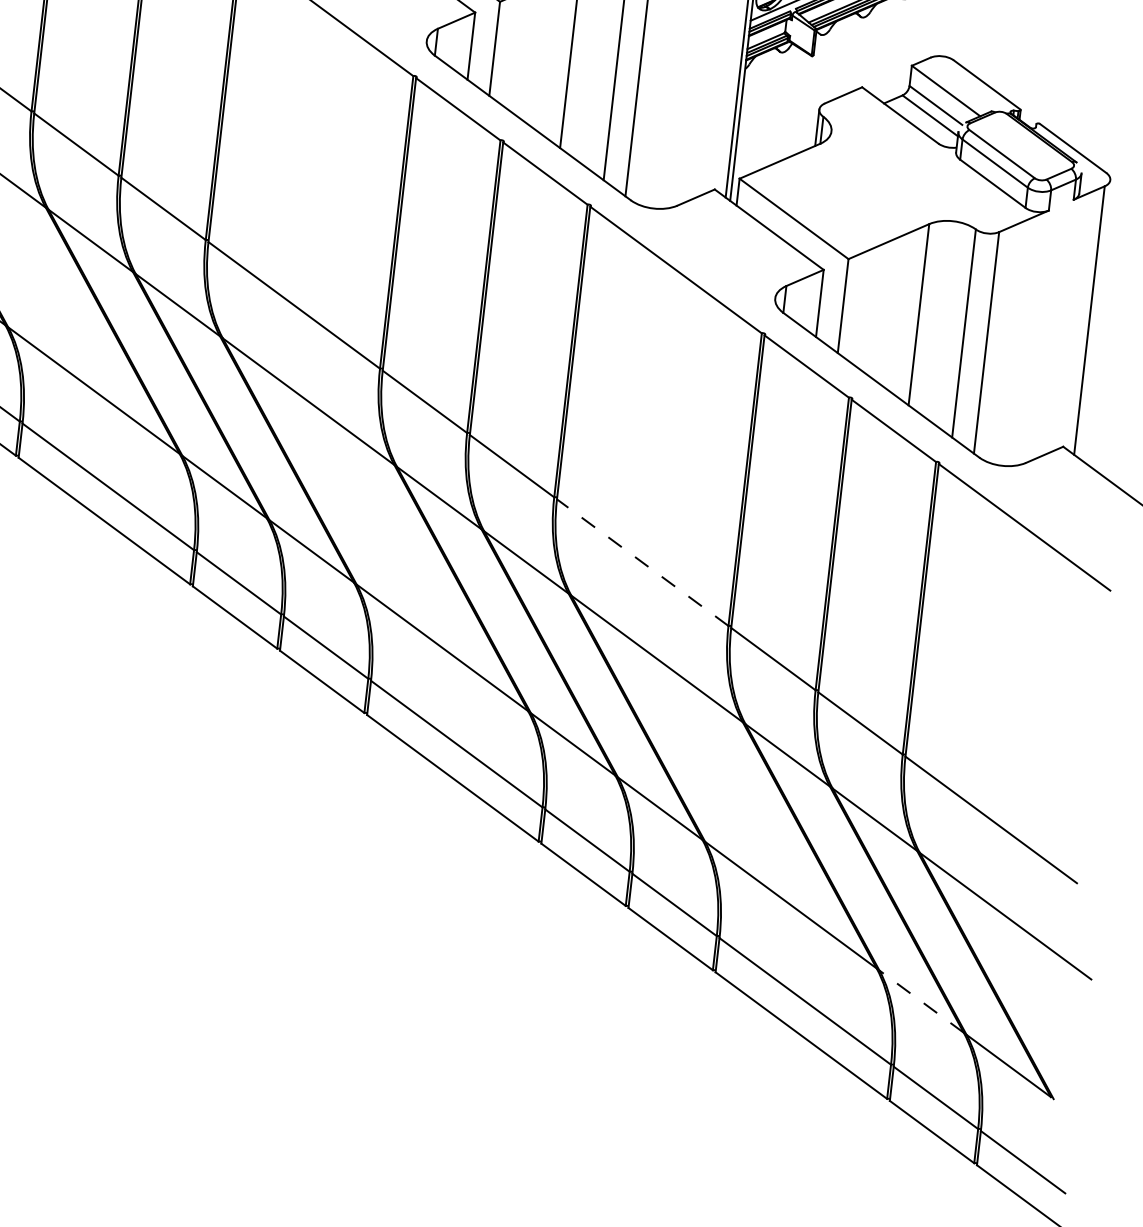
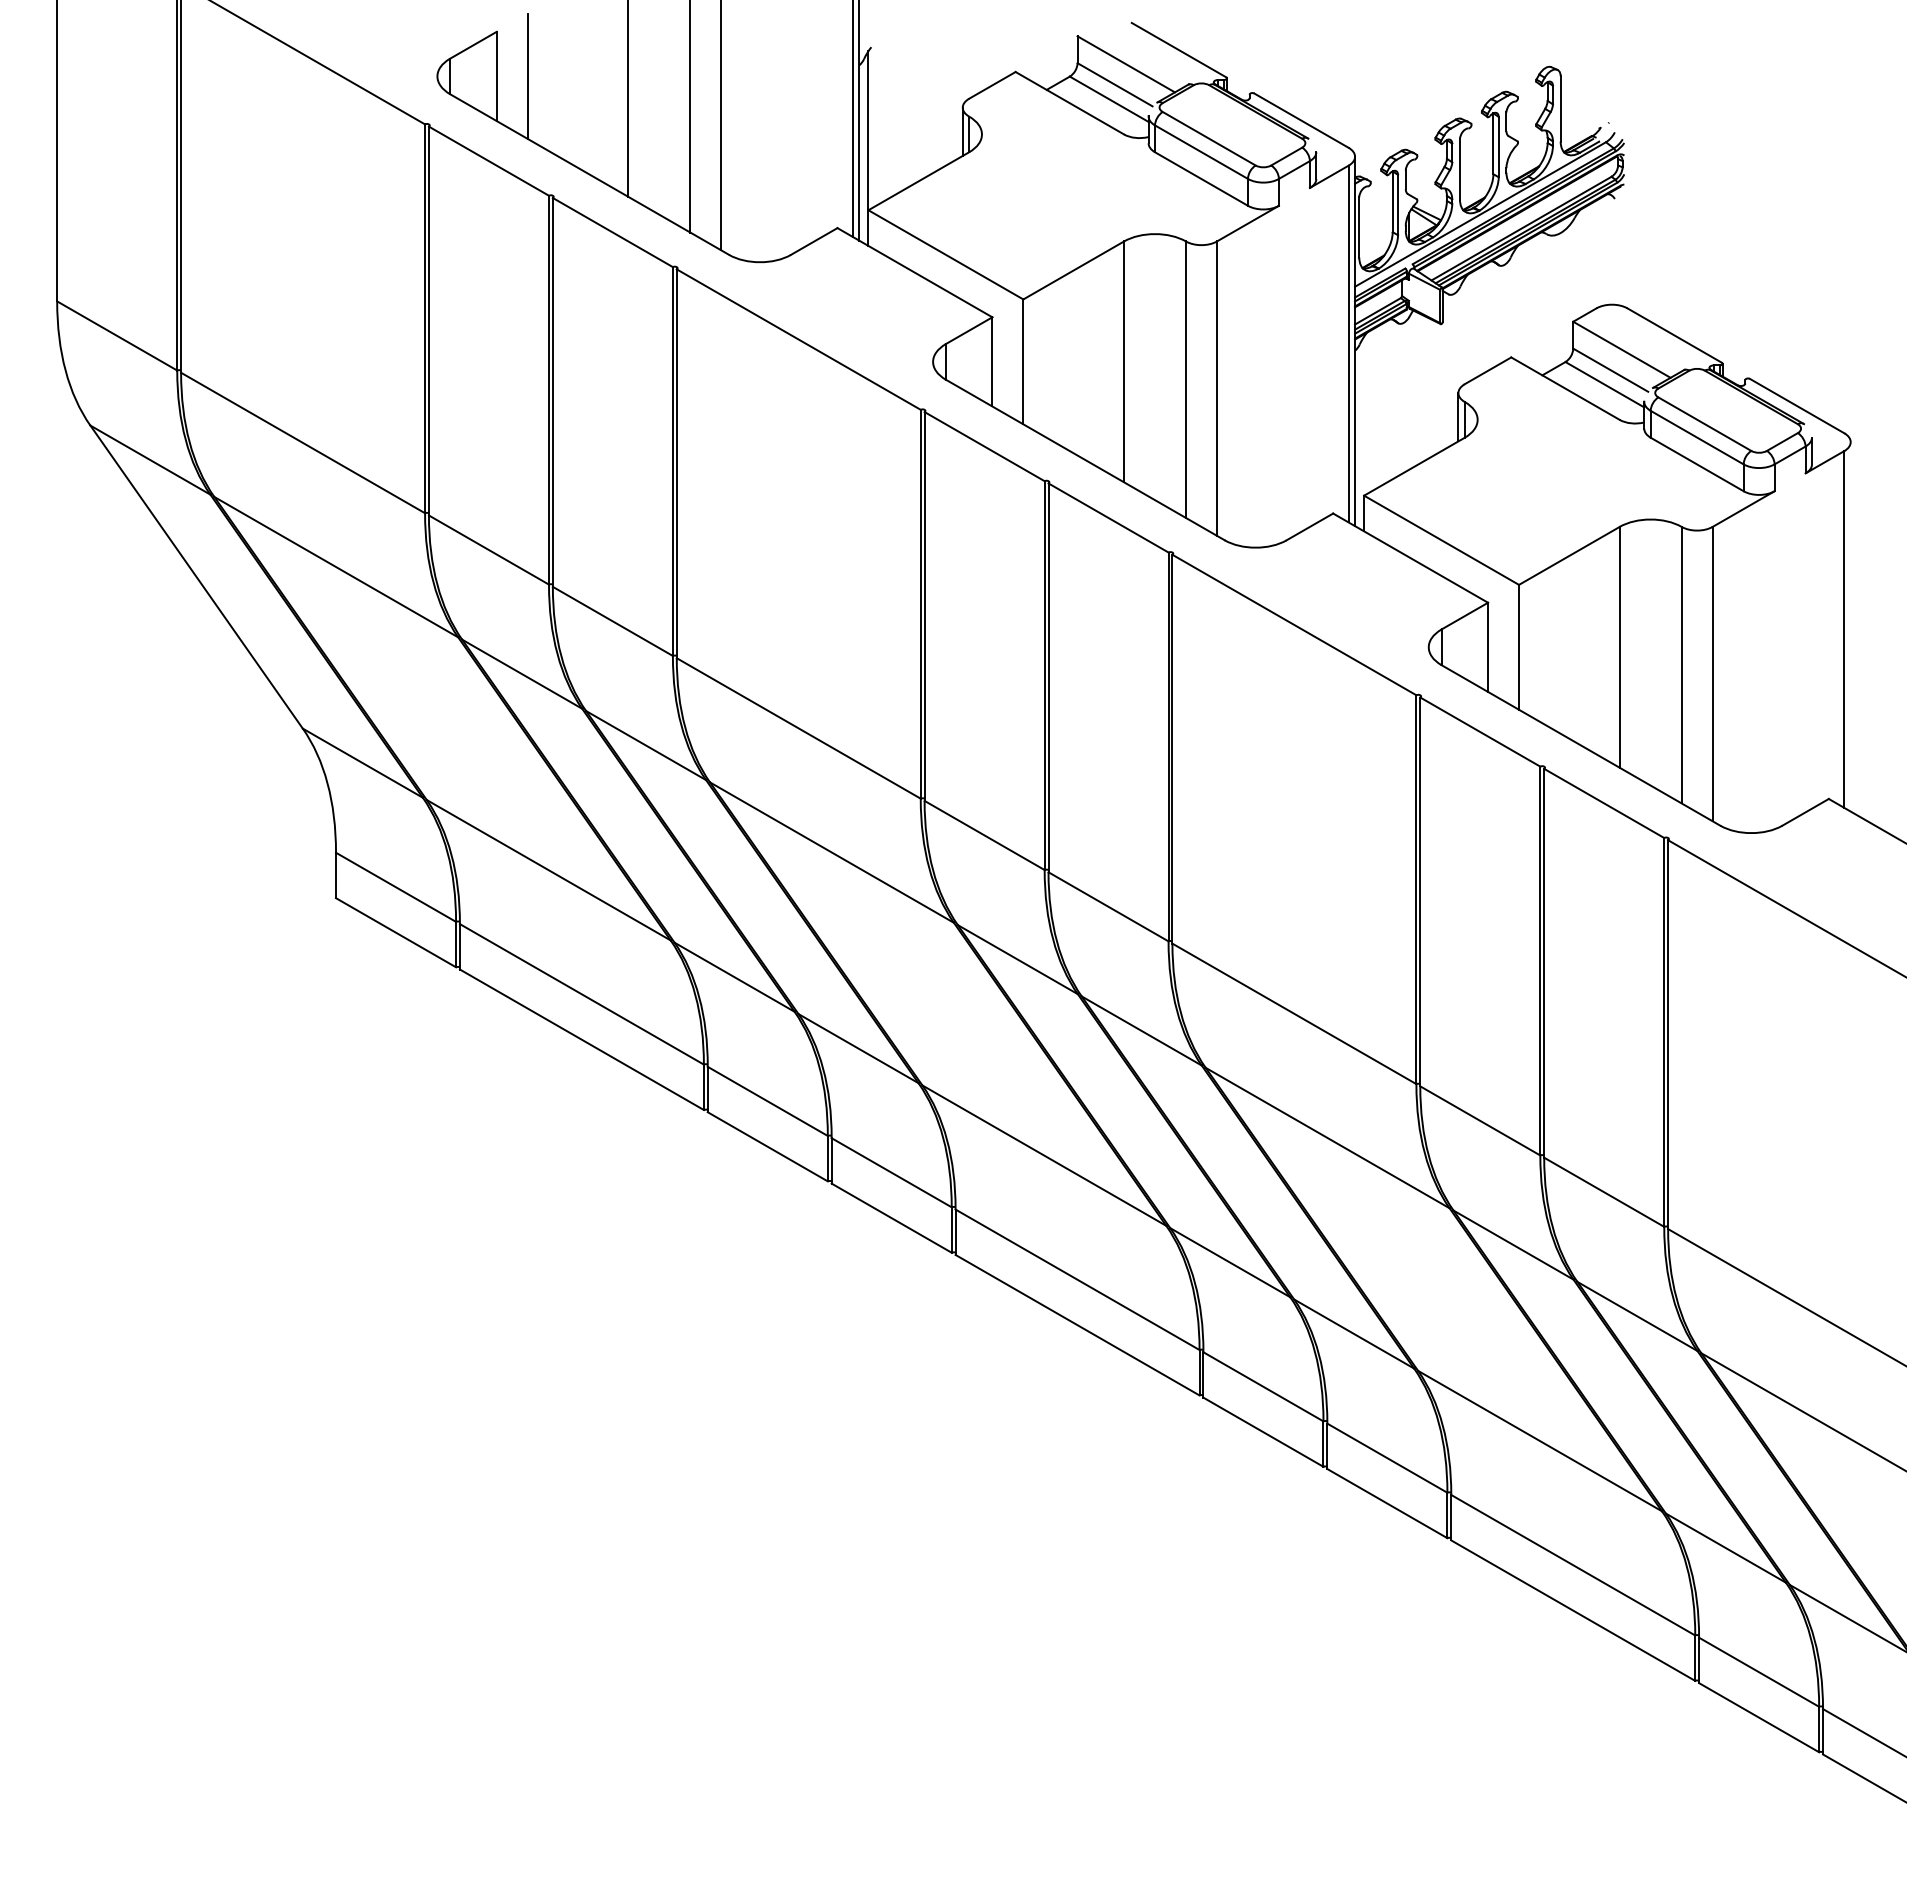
line: (642, 562) -> (1294, 1013), dashed -> solid
line: (921, 1001) -> (1725, 1547), dashed -> solid

